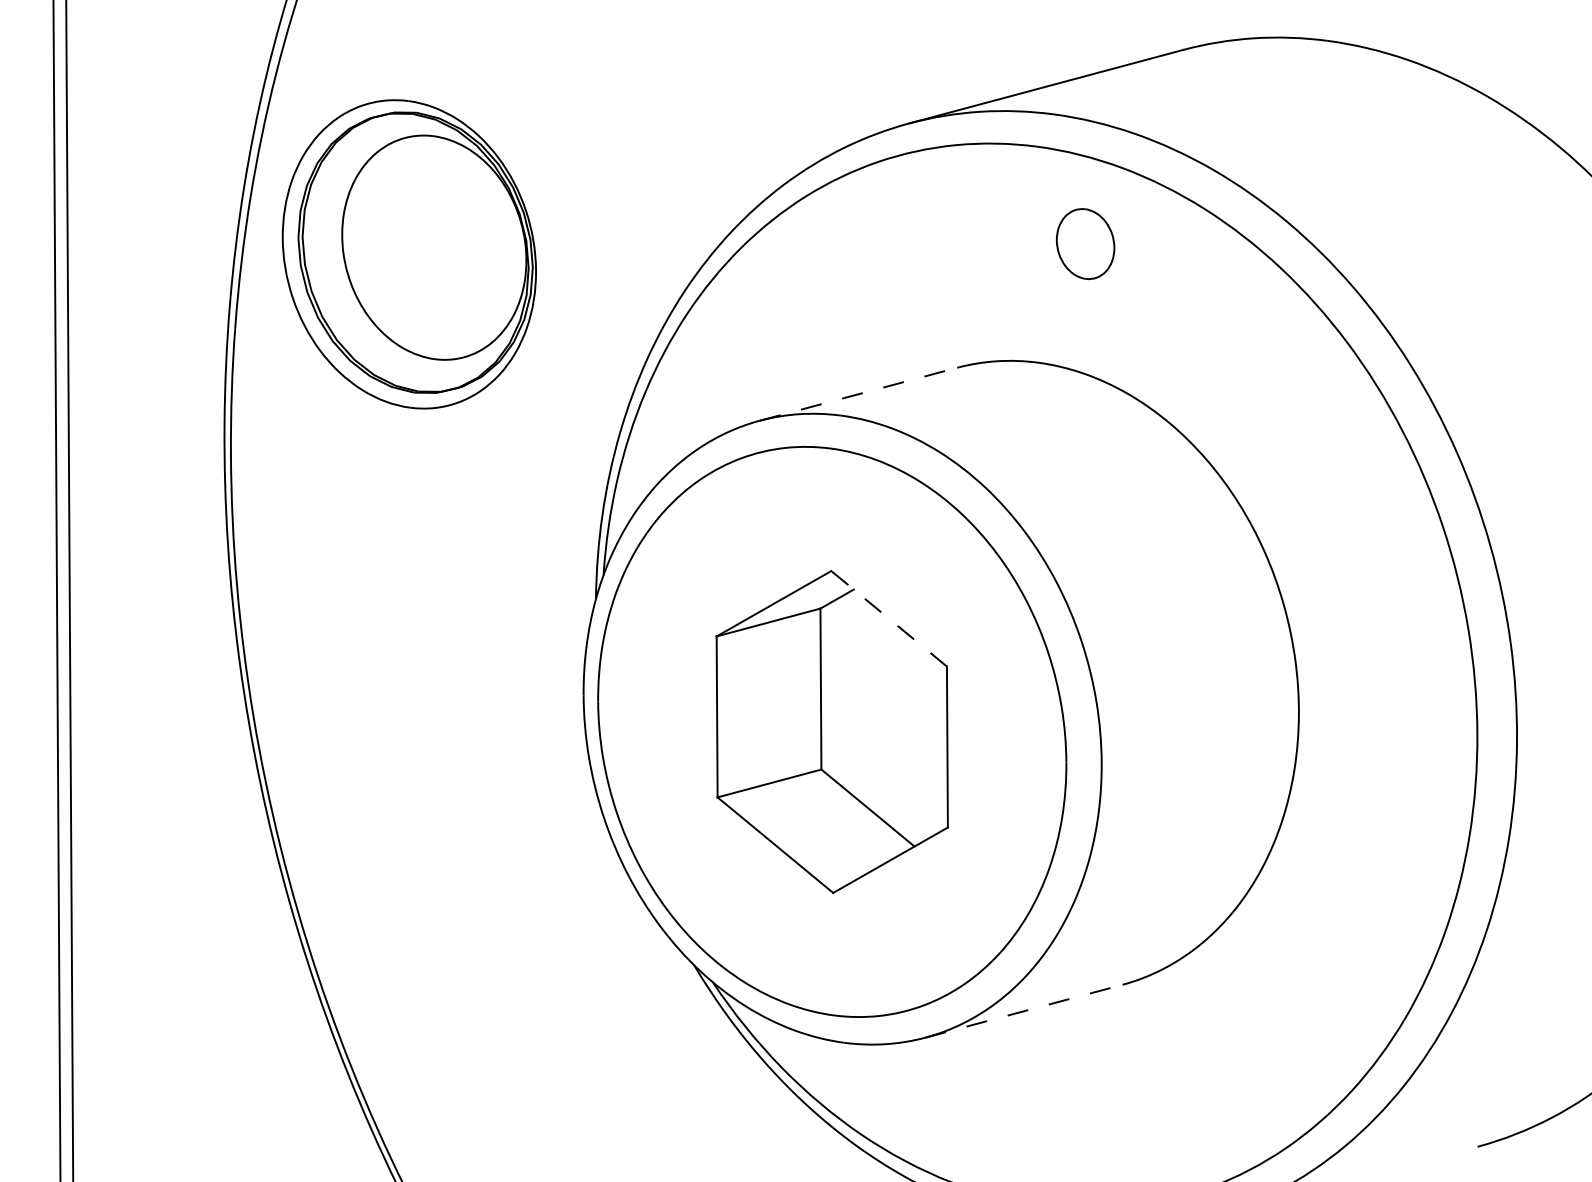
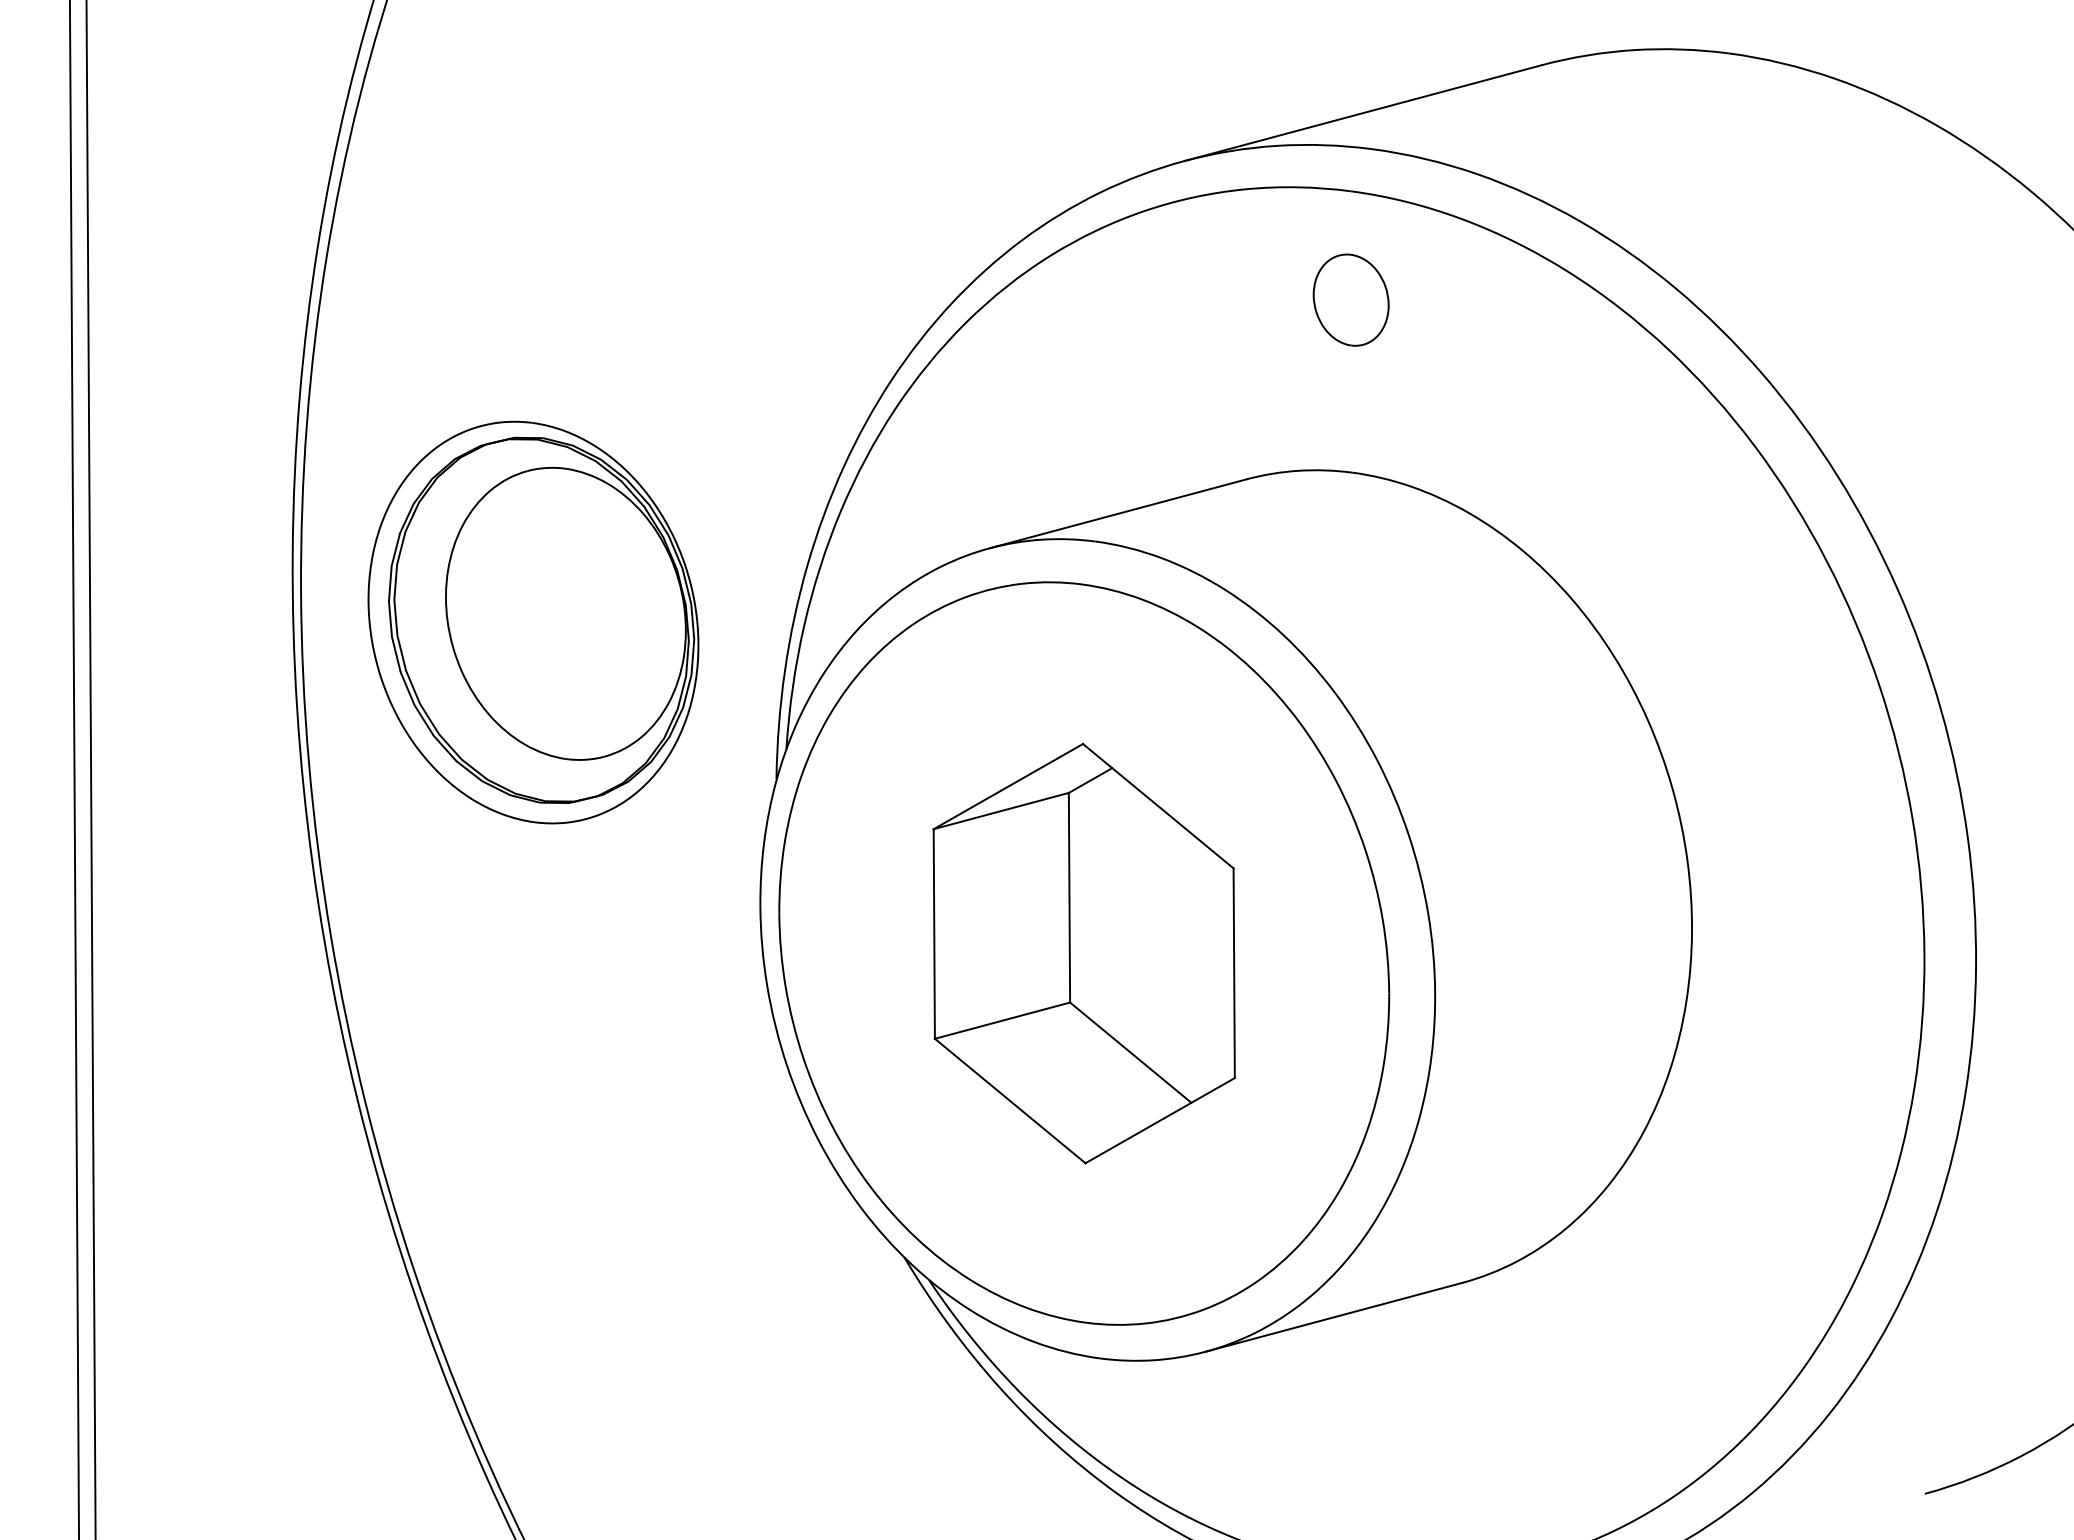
part: (1085, 243) -> (1350, 299), moved
part: (409, 254) -> (533, 622), moved
line: (858, 394) -> (1118, 513), dashed -> solid
line: (889, 619) -> (1158, 806), dashed -> solid
line: (1023, 1011) -> (1333, 1317), dashed -> solid

